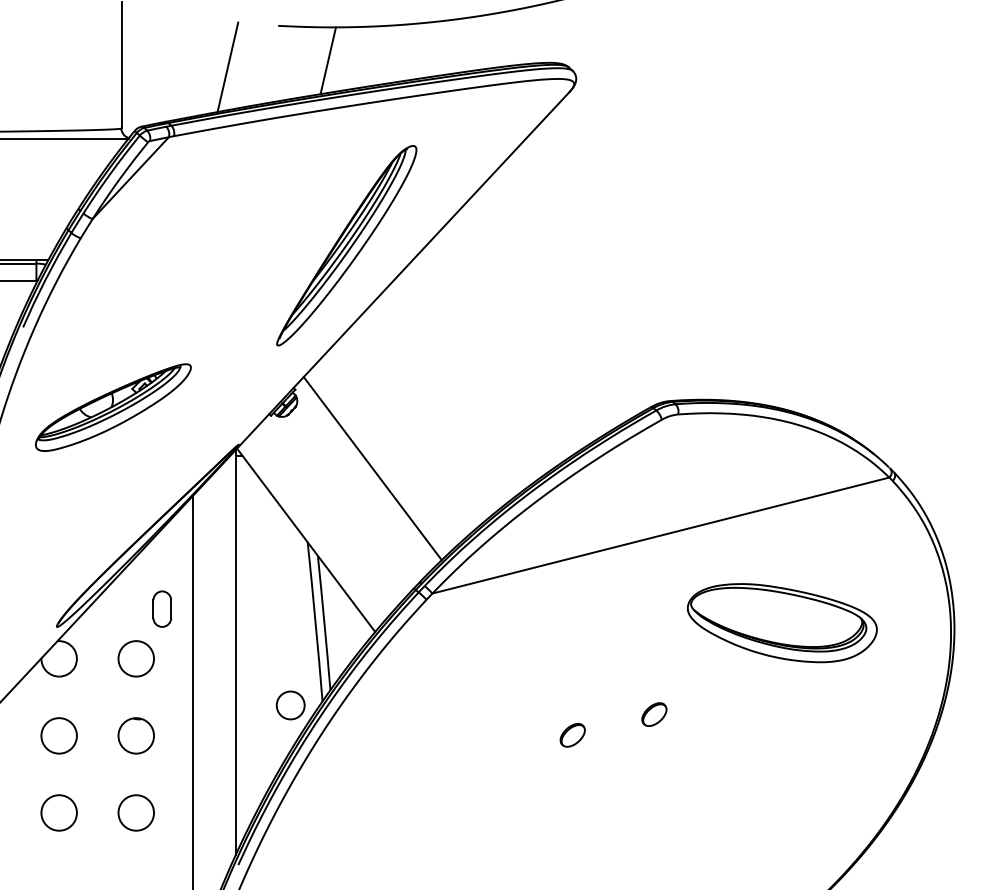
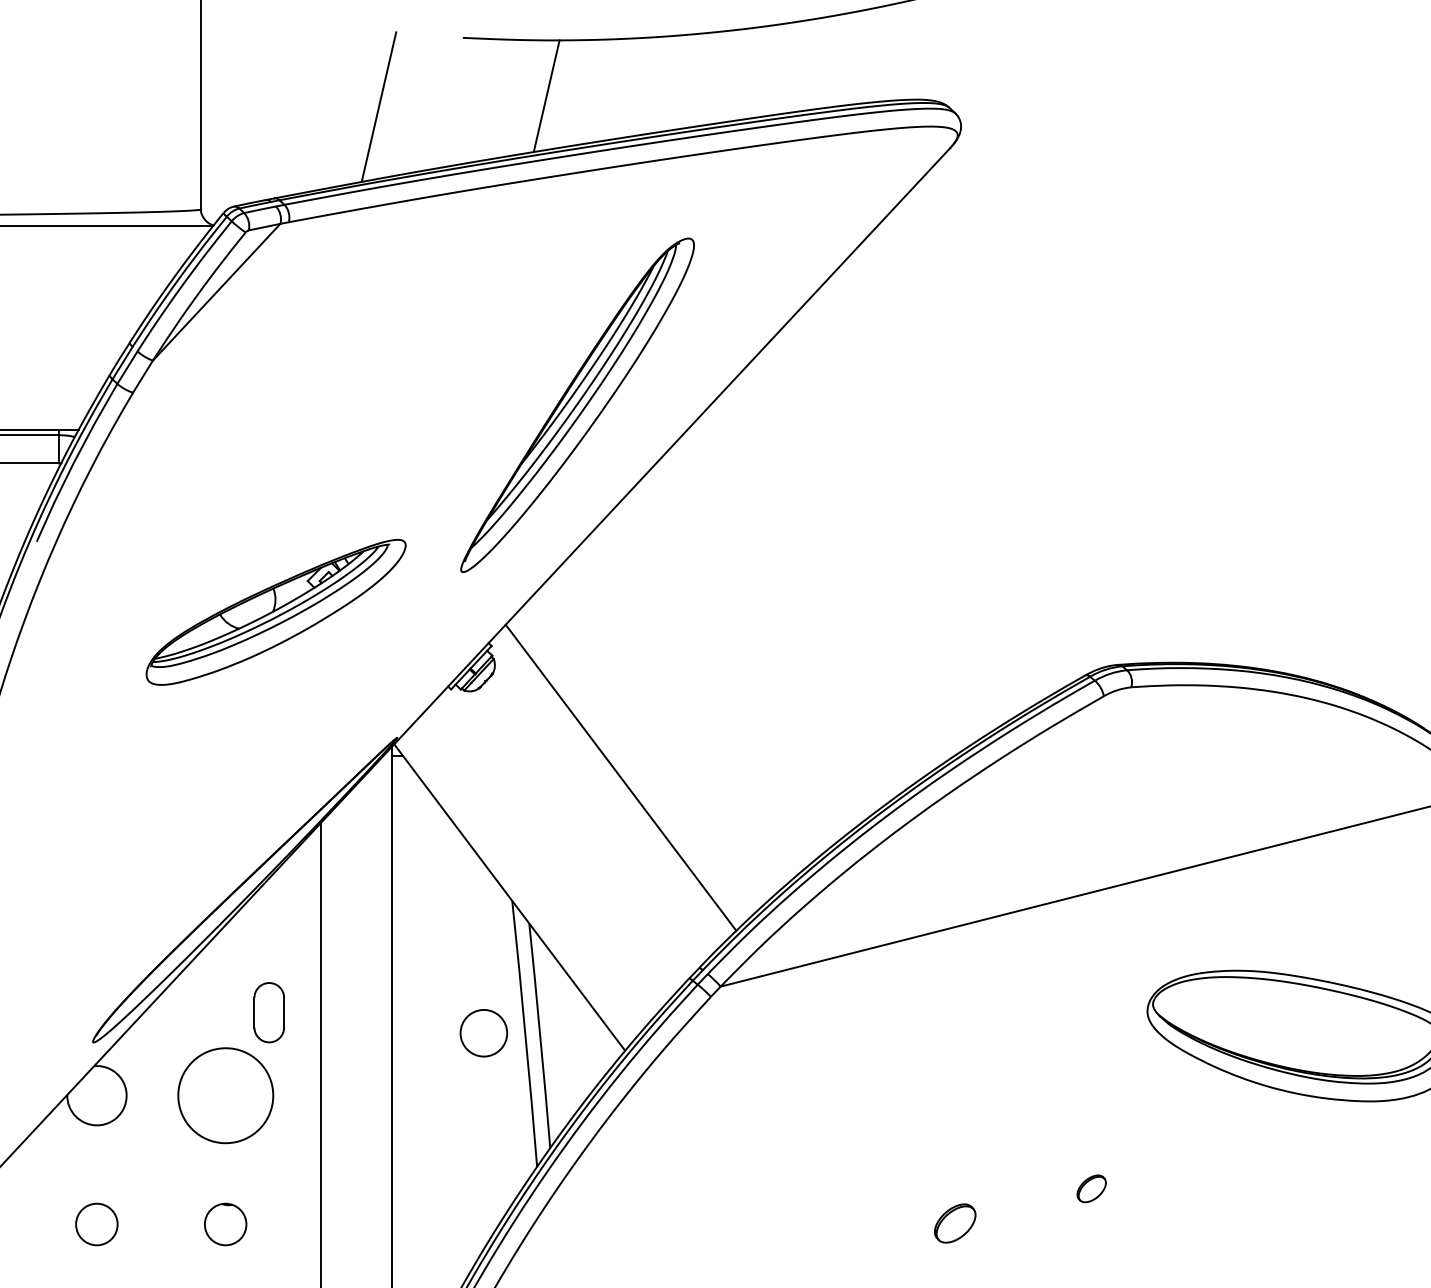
part: (113, 407) -> (276, 612), moved
circle: (136, 658) -> (226, 1095), size x1.6
circle: (290, 705) -> (483, 1033), moved
part: (654, 714) -> (1091, 1188), size x0.7
circle: (58, 735) -> (95, 1223), size x0.7
circle: (135, 735) -> (224, 1223), size x0.7

